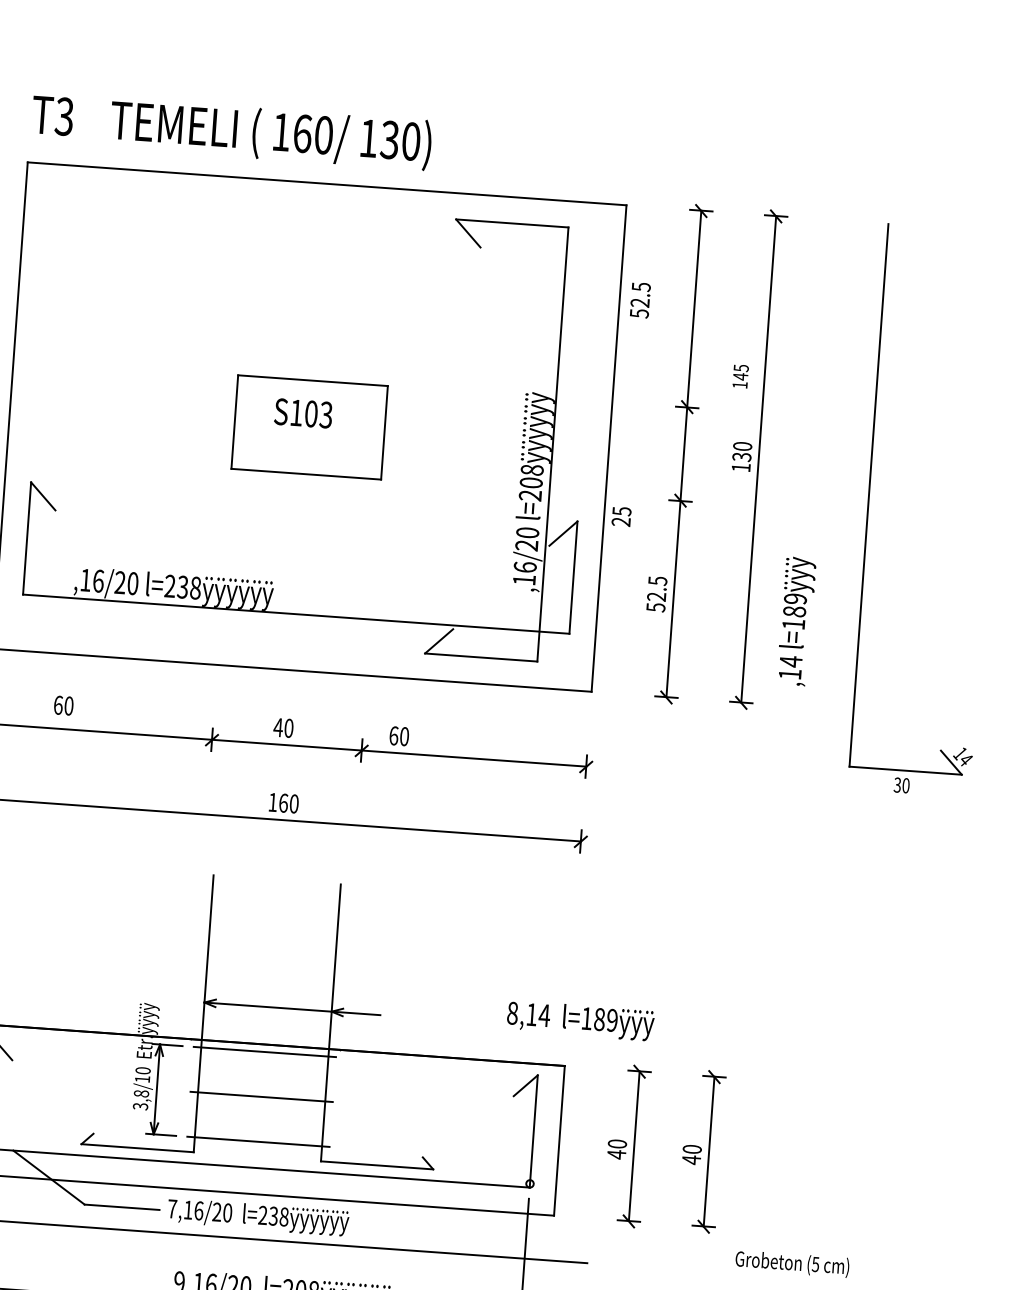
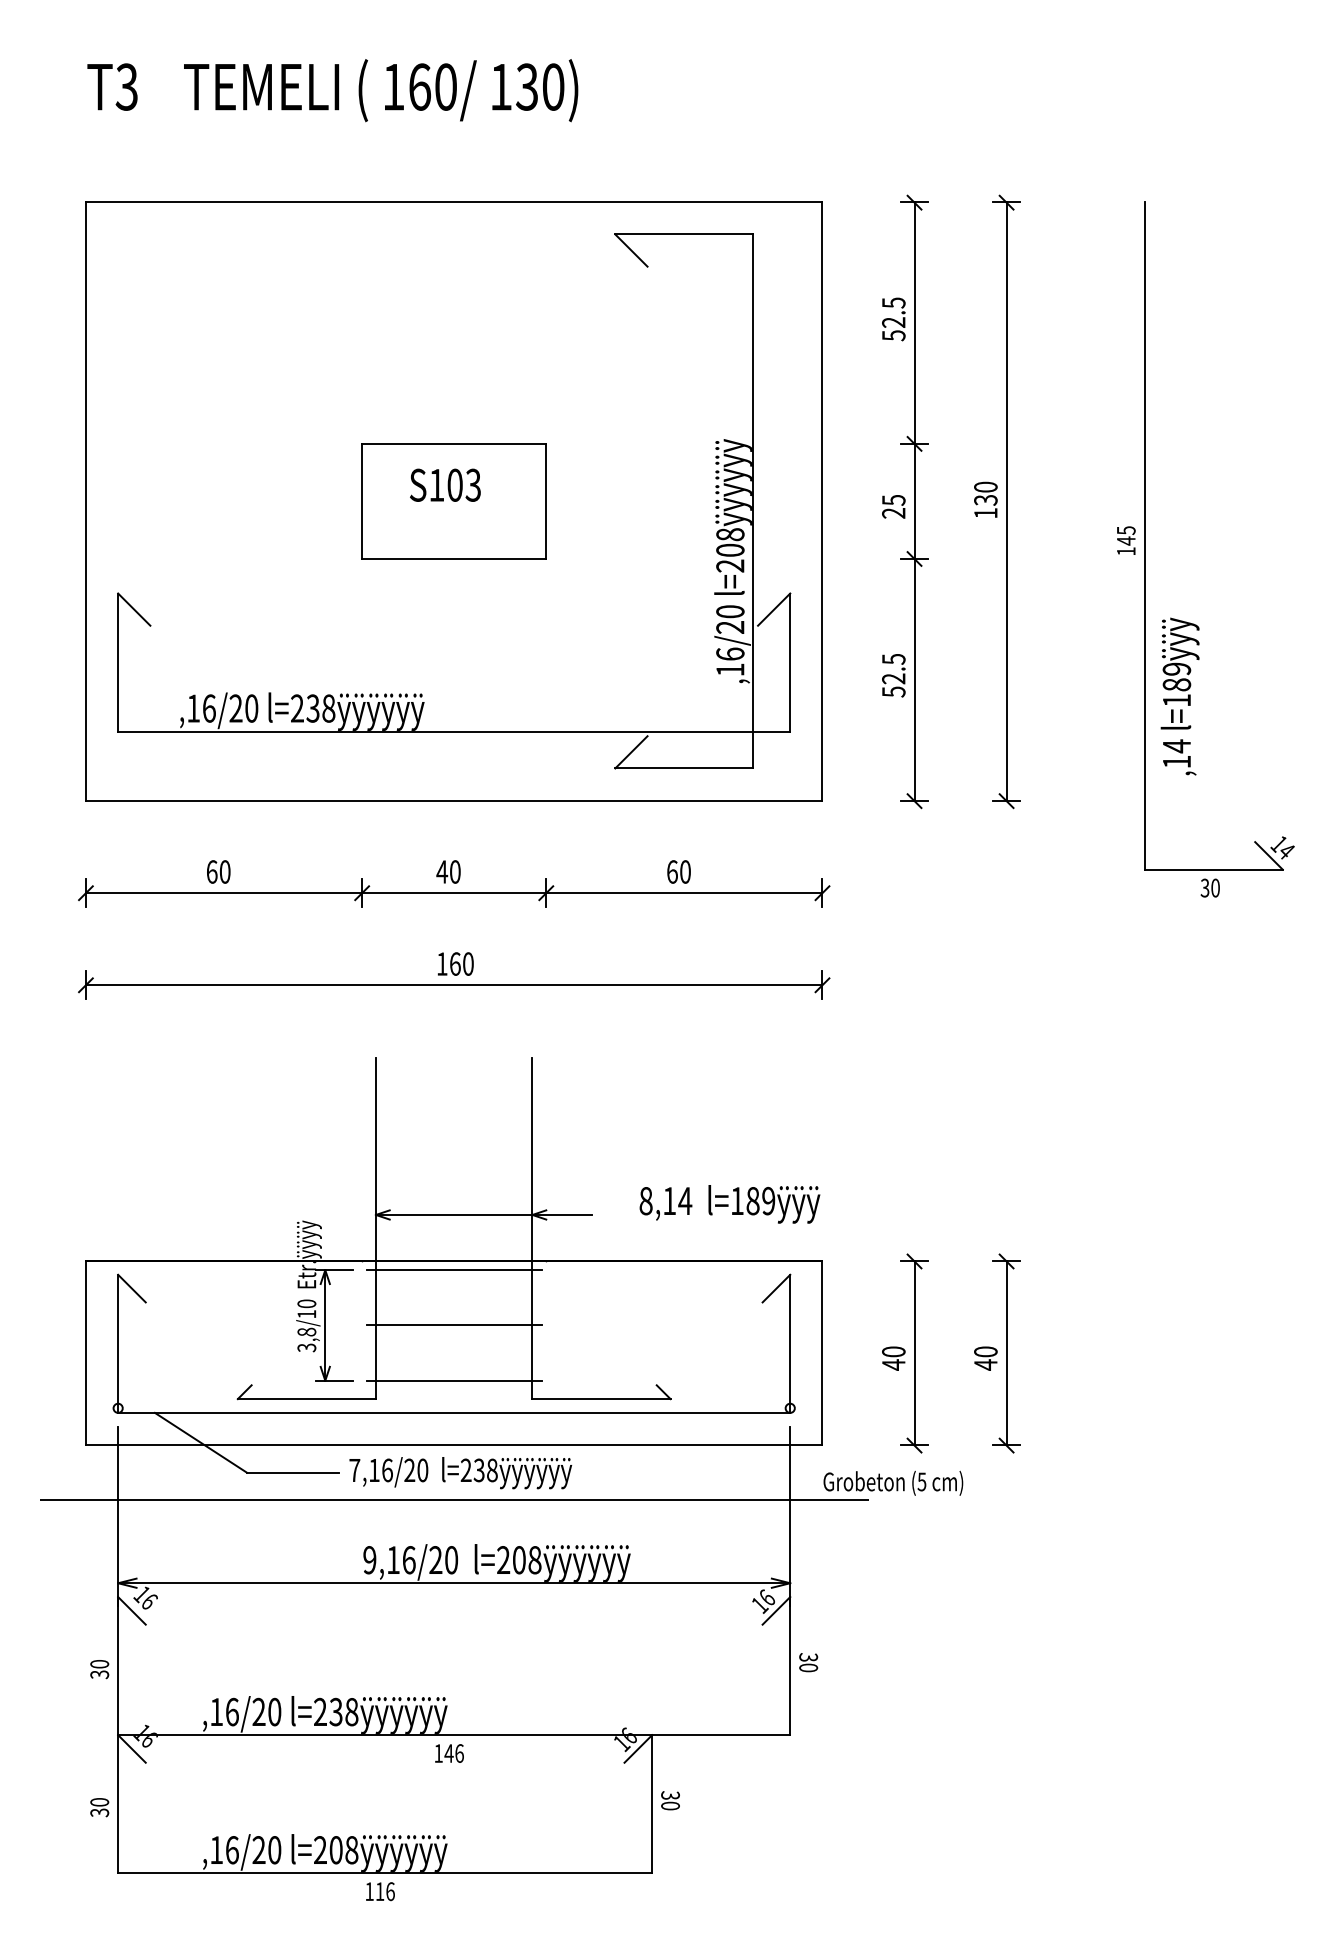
text: (231, 131) -> (332, 90), moved
text: (640, 300) -> (893, 319), moved
text: (740, 376) -> (1126, 540), moved
text: (621, 516) -> (893, 506), moved
text: (796, 621) -> (1179, 696), moved
text: (63, 705) -> (218, 871), moved
text: (398, 735) -> (678, 871), moved
text: (580, 1020) -> (729, 1204), moved
text: (792, 1263) -> (893, 1482), moved

